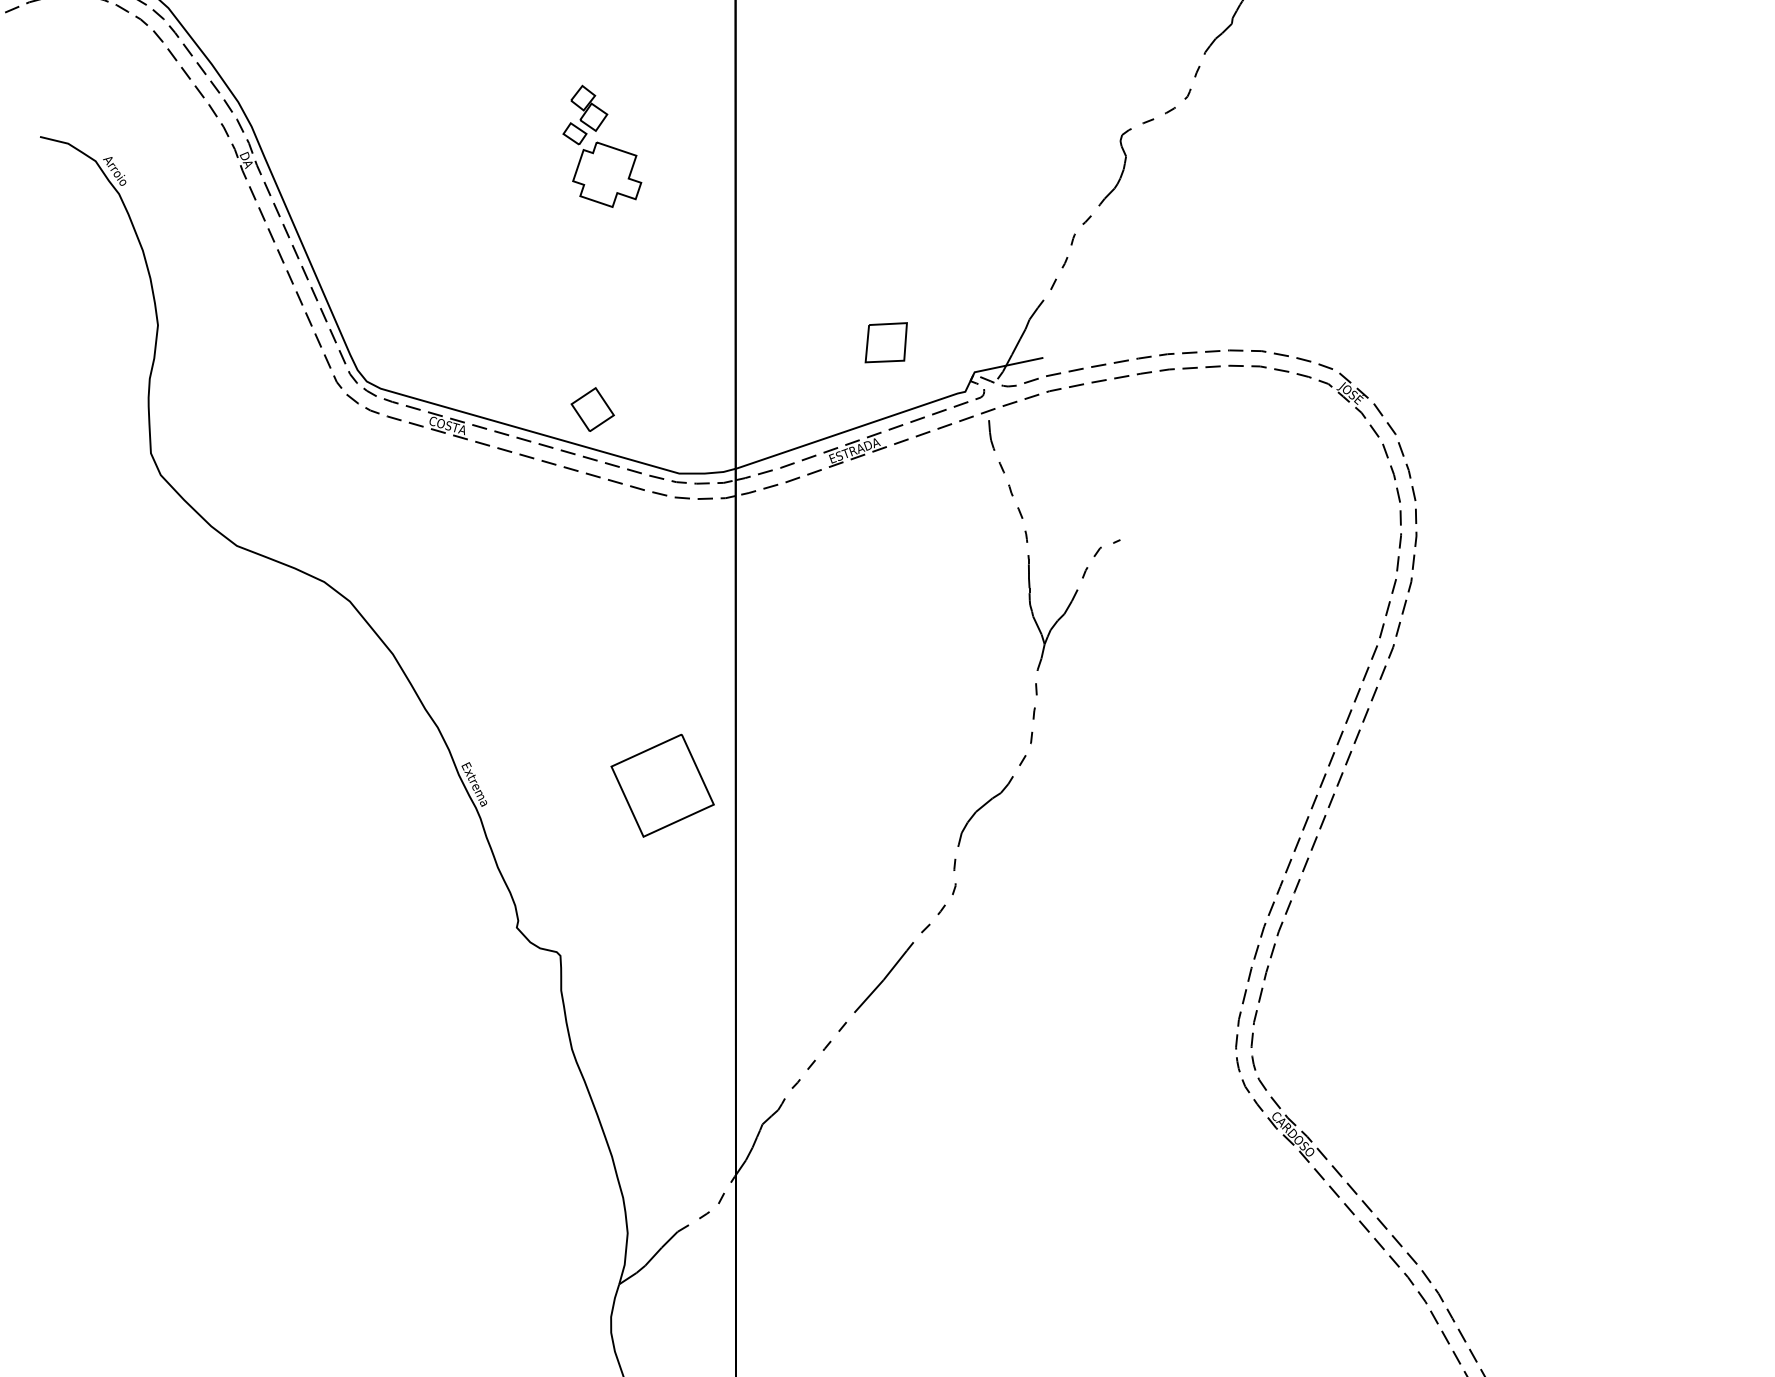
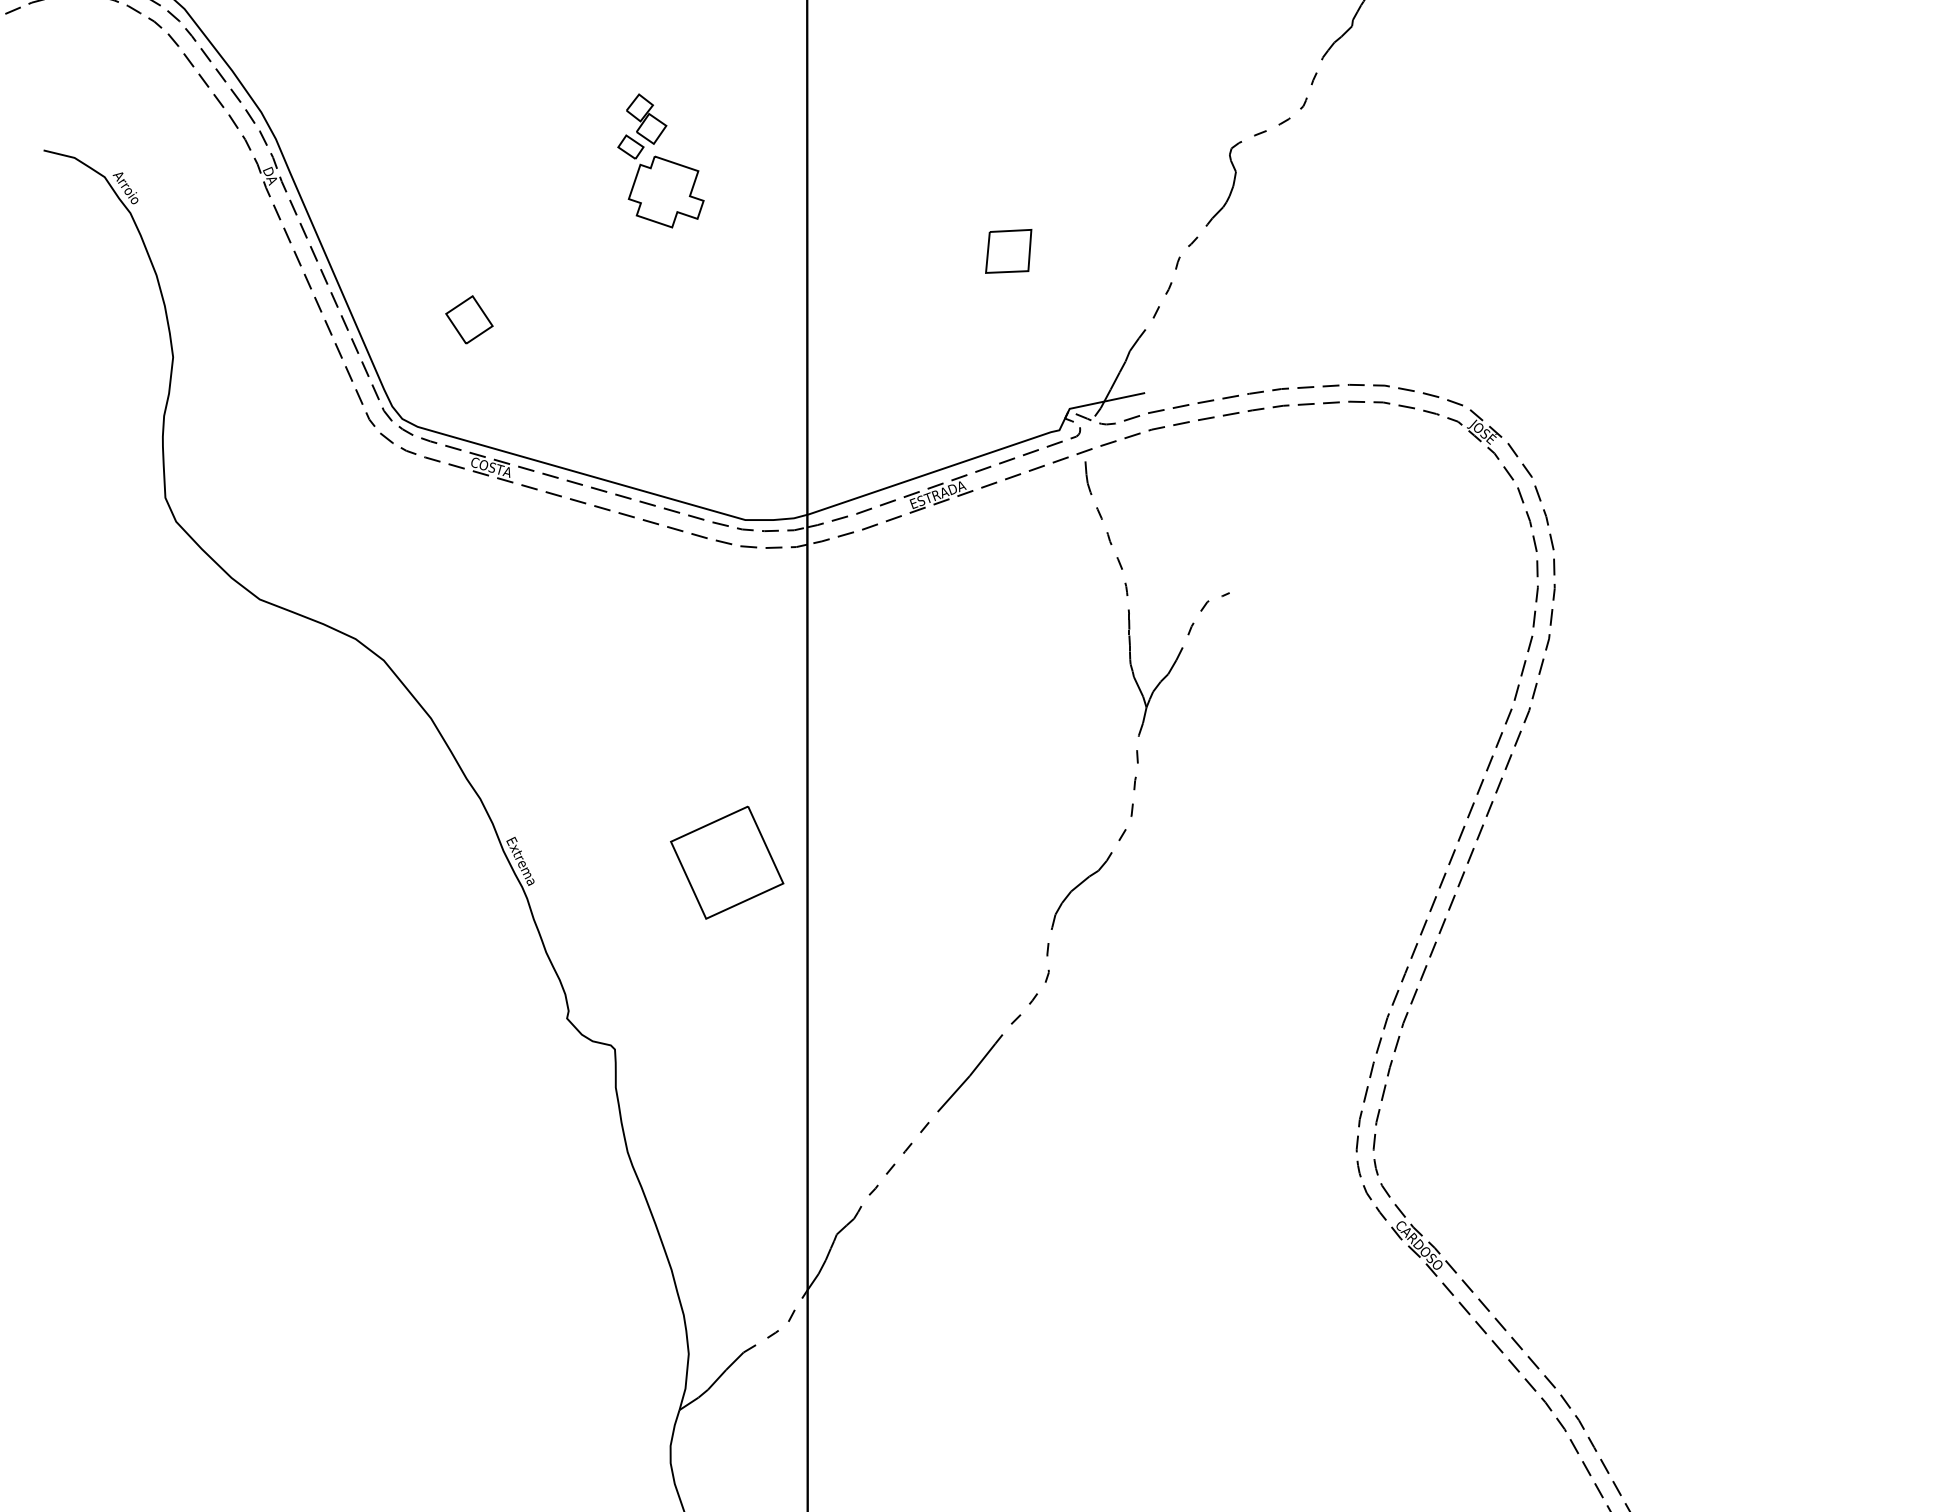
part: (886, 342) -> (1008, 251), moved
part: (592, 409) -> (469, 319), moved

